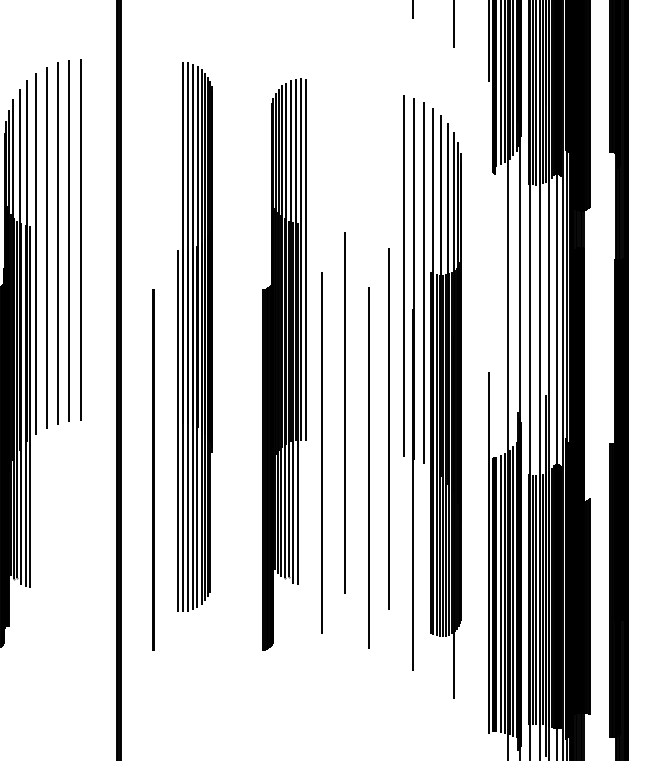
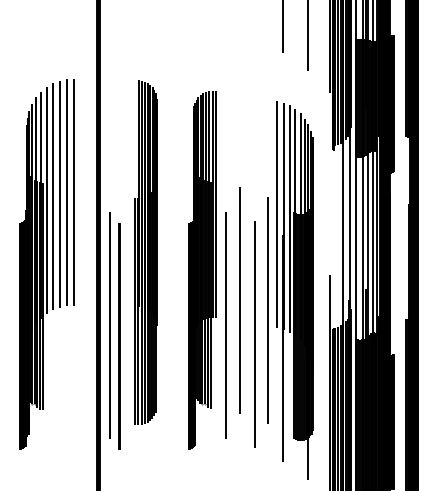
line: (136, 452) -> (109, 325), added

